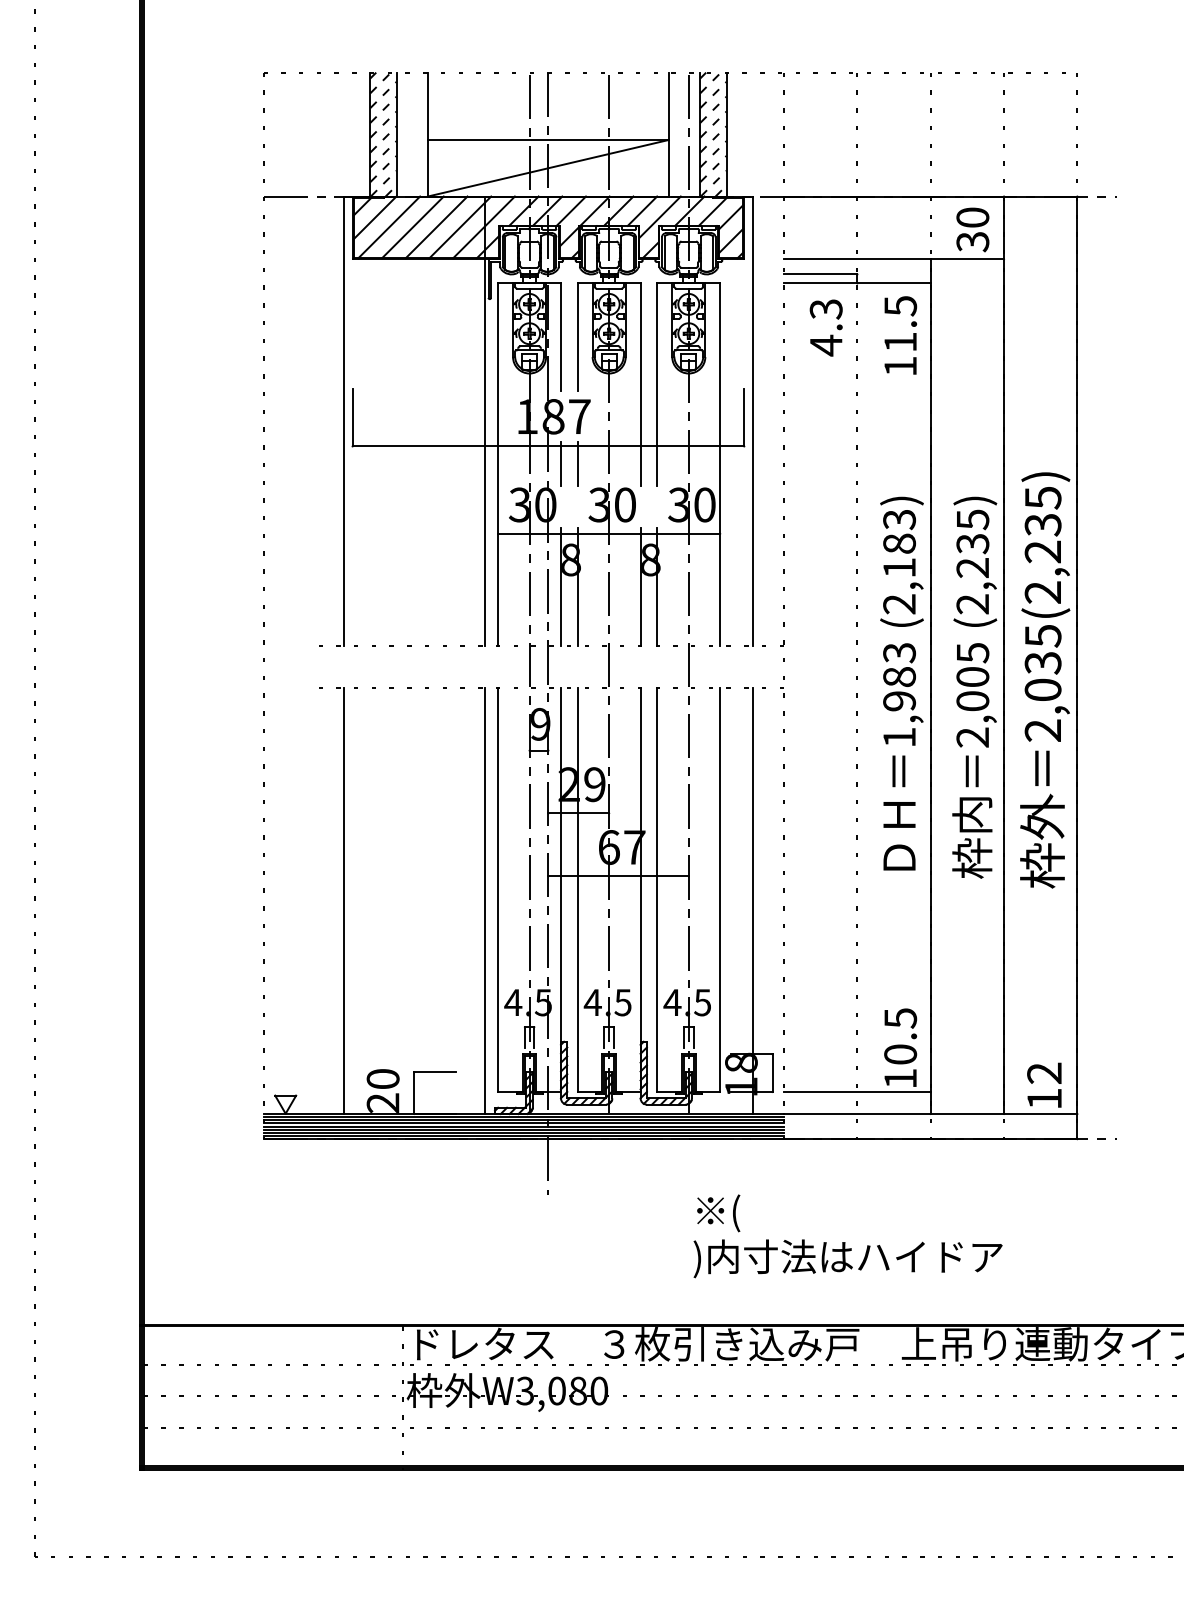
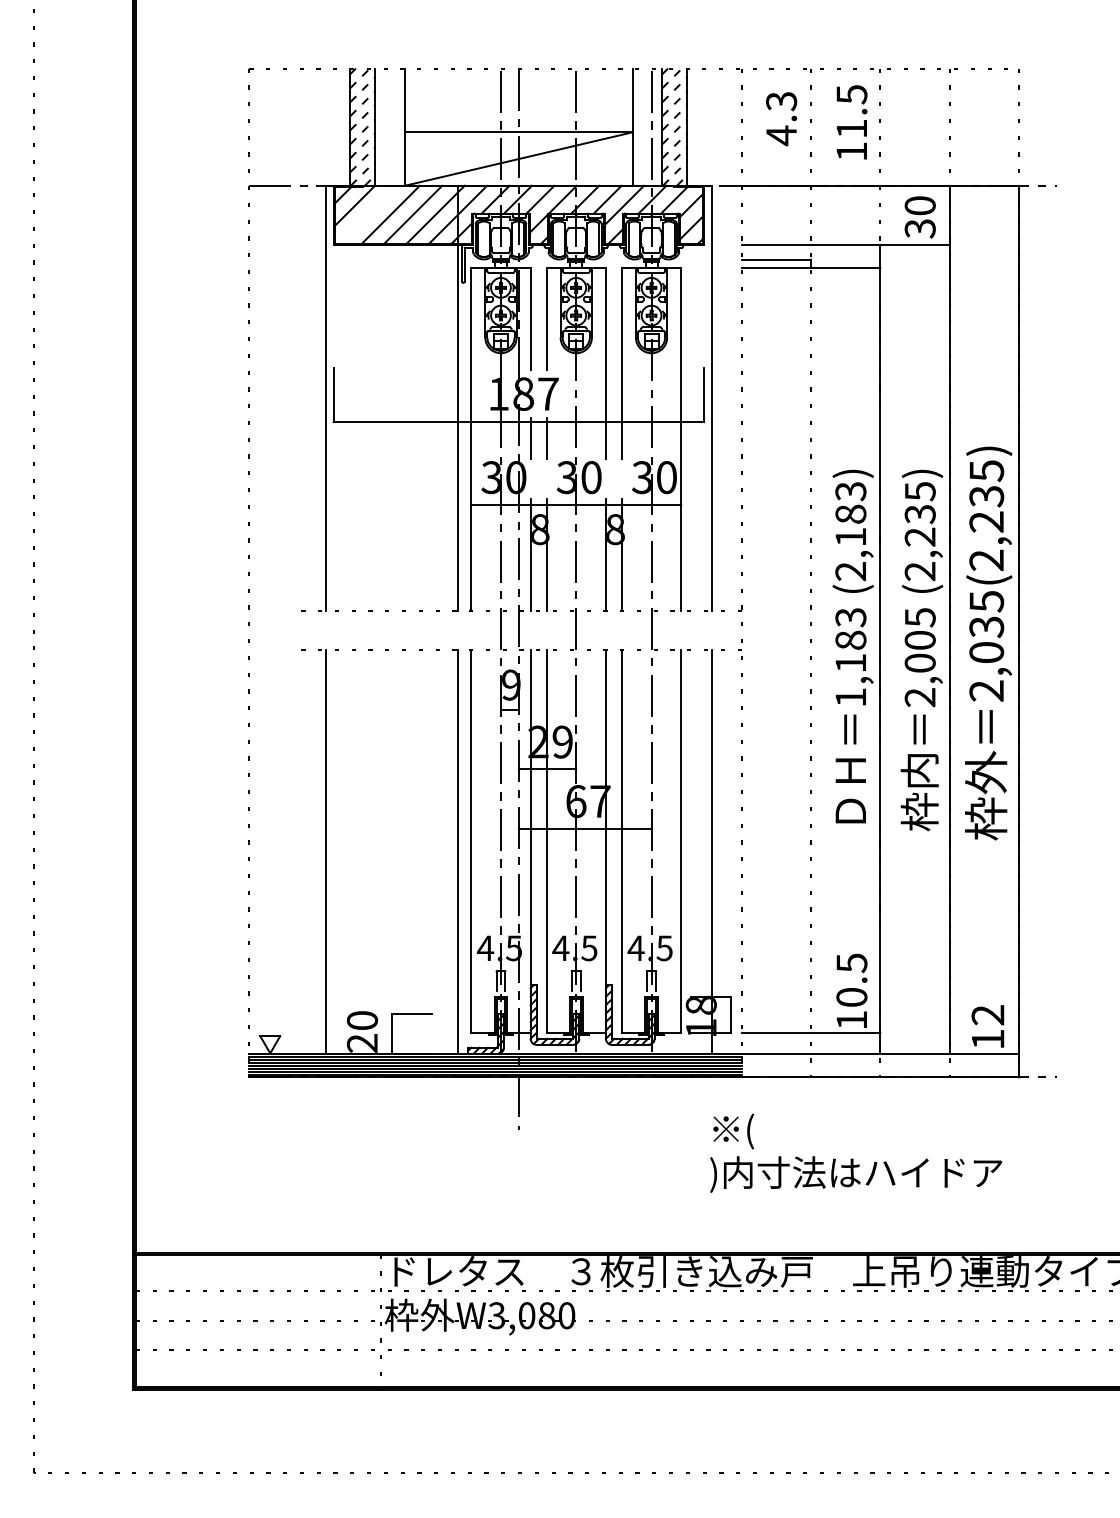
line: (389, 227) -> (368, 215), removed
text: (825, 327) -> (780, 118), moved
text: (900, 335) -> (851, 122), moved
text: (899, 701) -> (850, 663), 1,983 -> 1,183
text: (847, 1236) -> (855, 1153), moved

